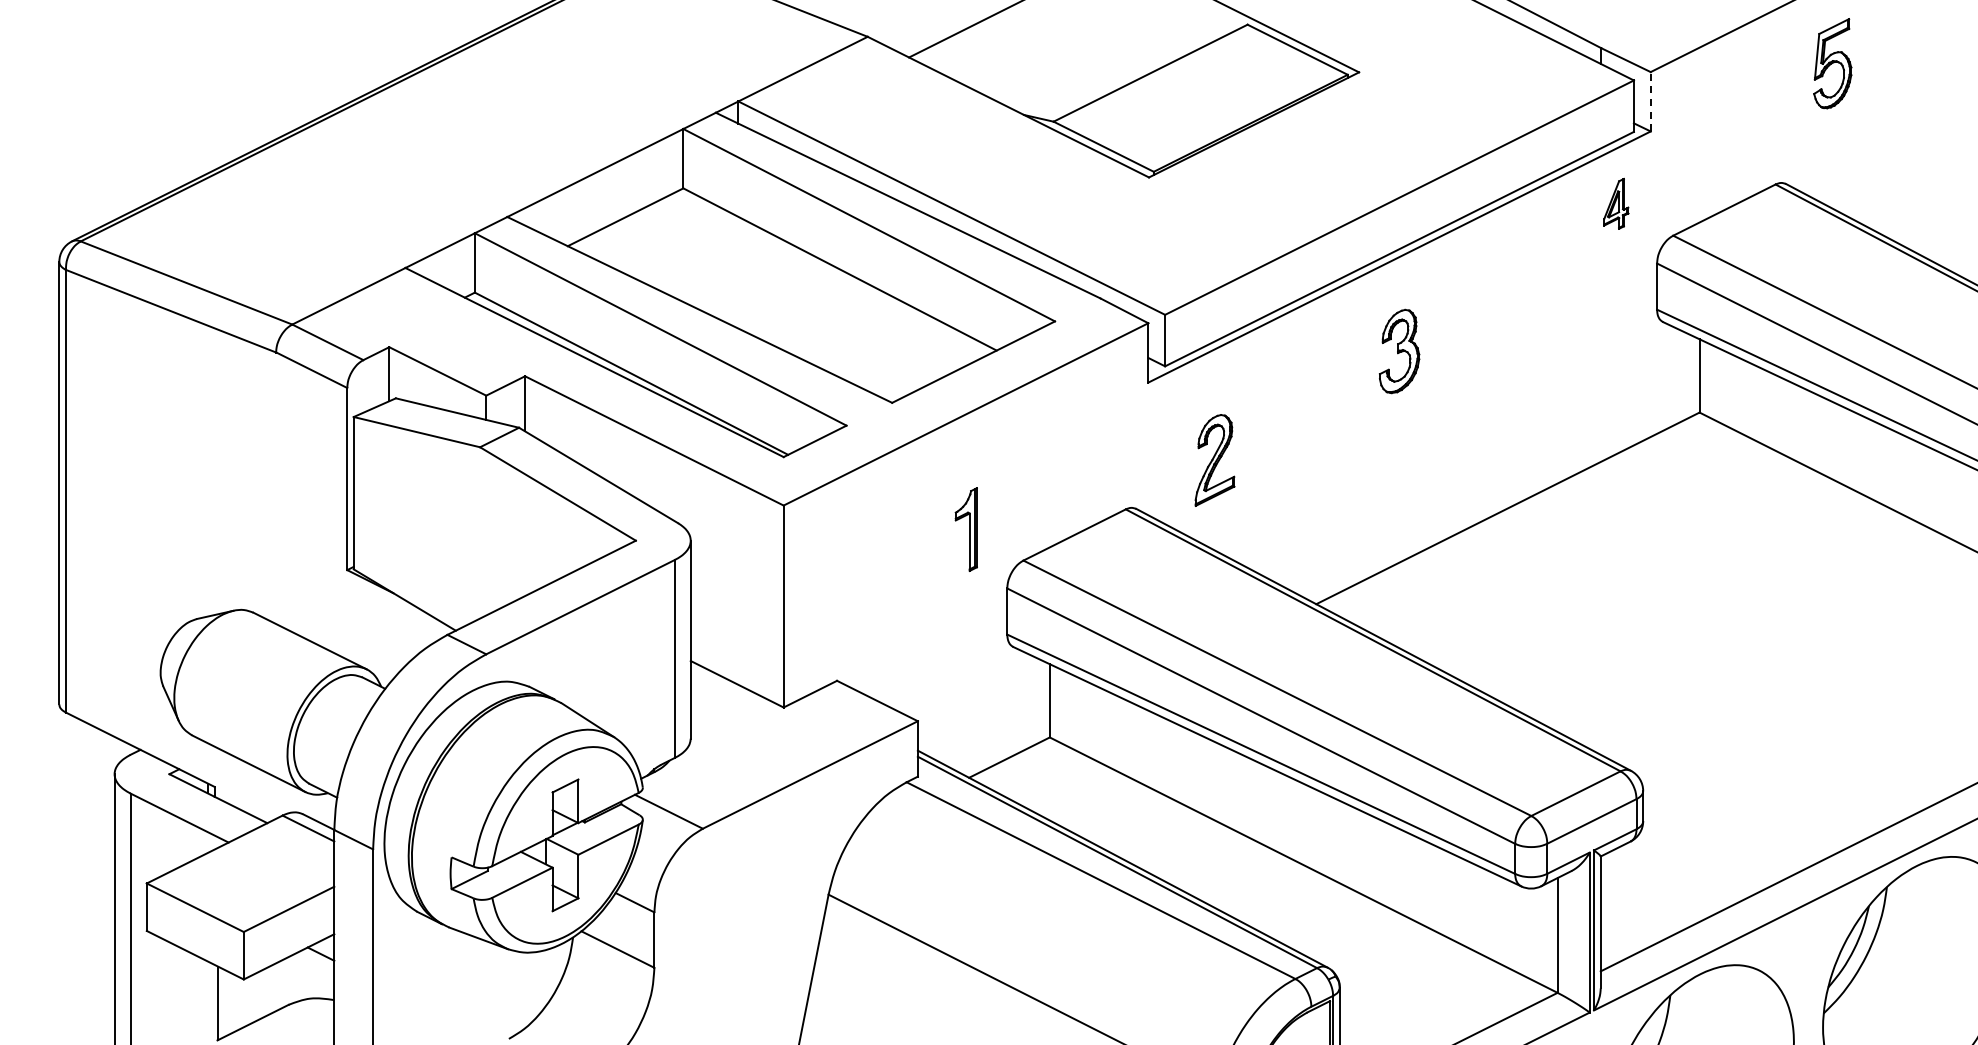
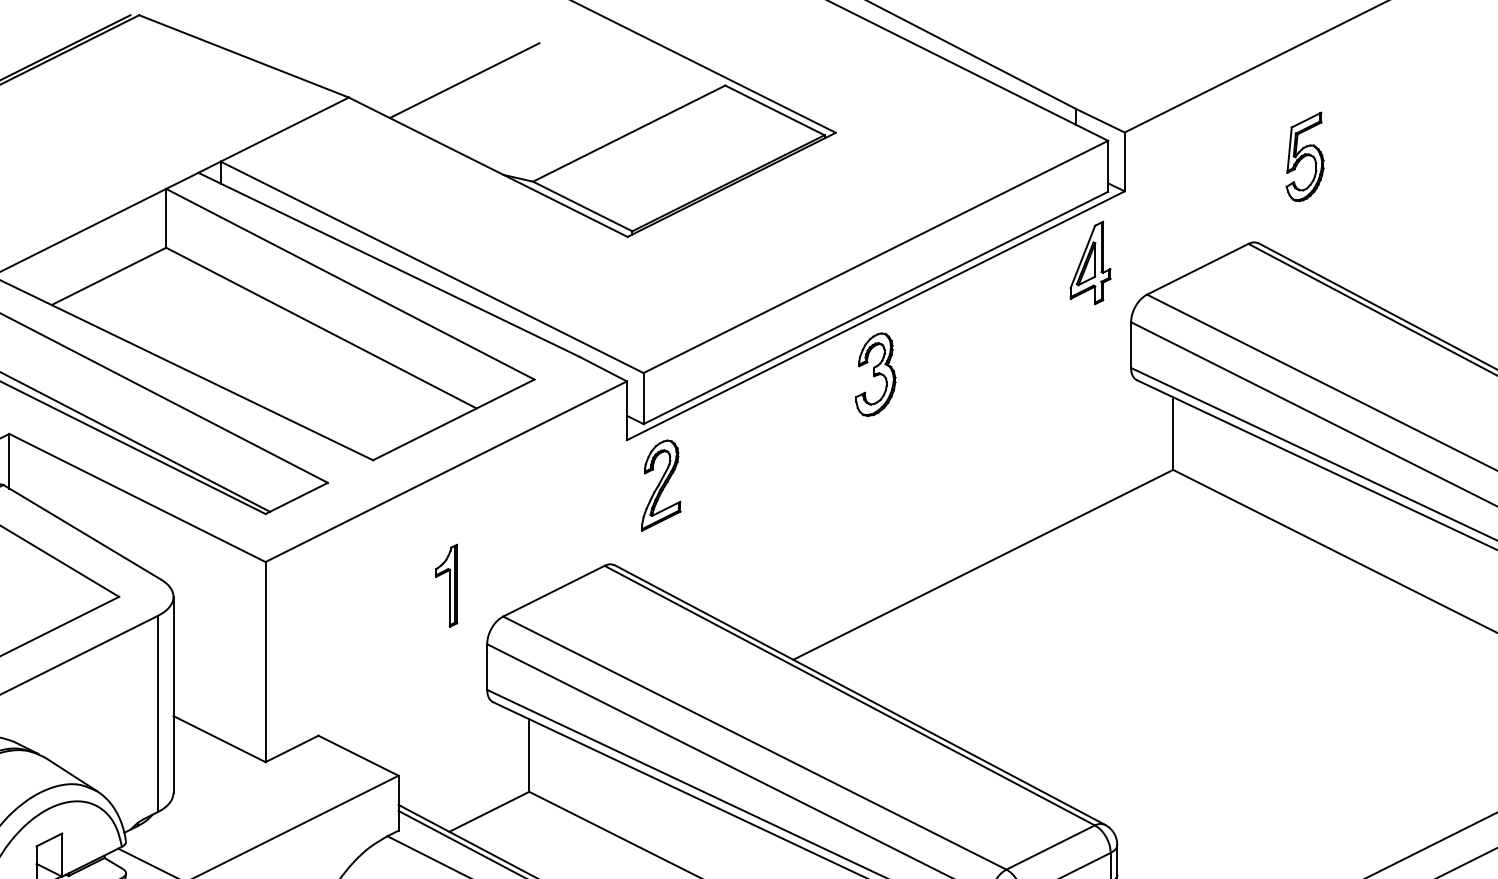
part: (1832, 63) -> (1304, 156), moved
line: (1650, 101) -> (1124, 161), dashed -> solid
part: (1616, 203) -> (1090, 262), size x1.67
part: (1399, 351) -> (875, 374), moved
part: (1214, 460) -> (660, 485), moved

